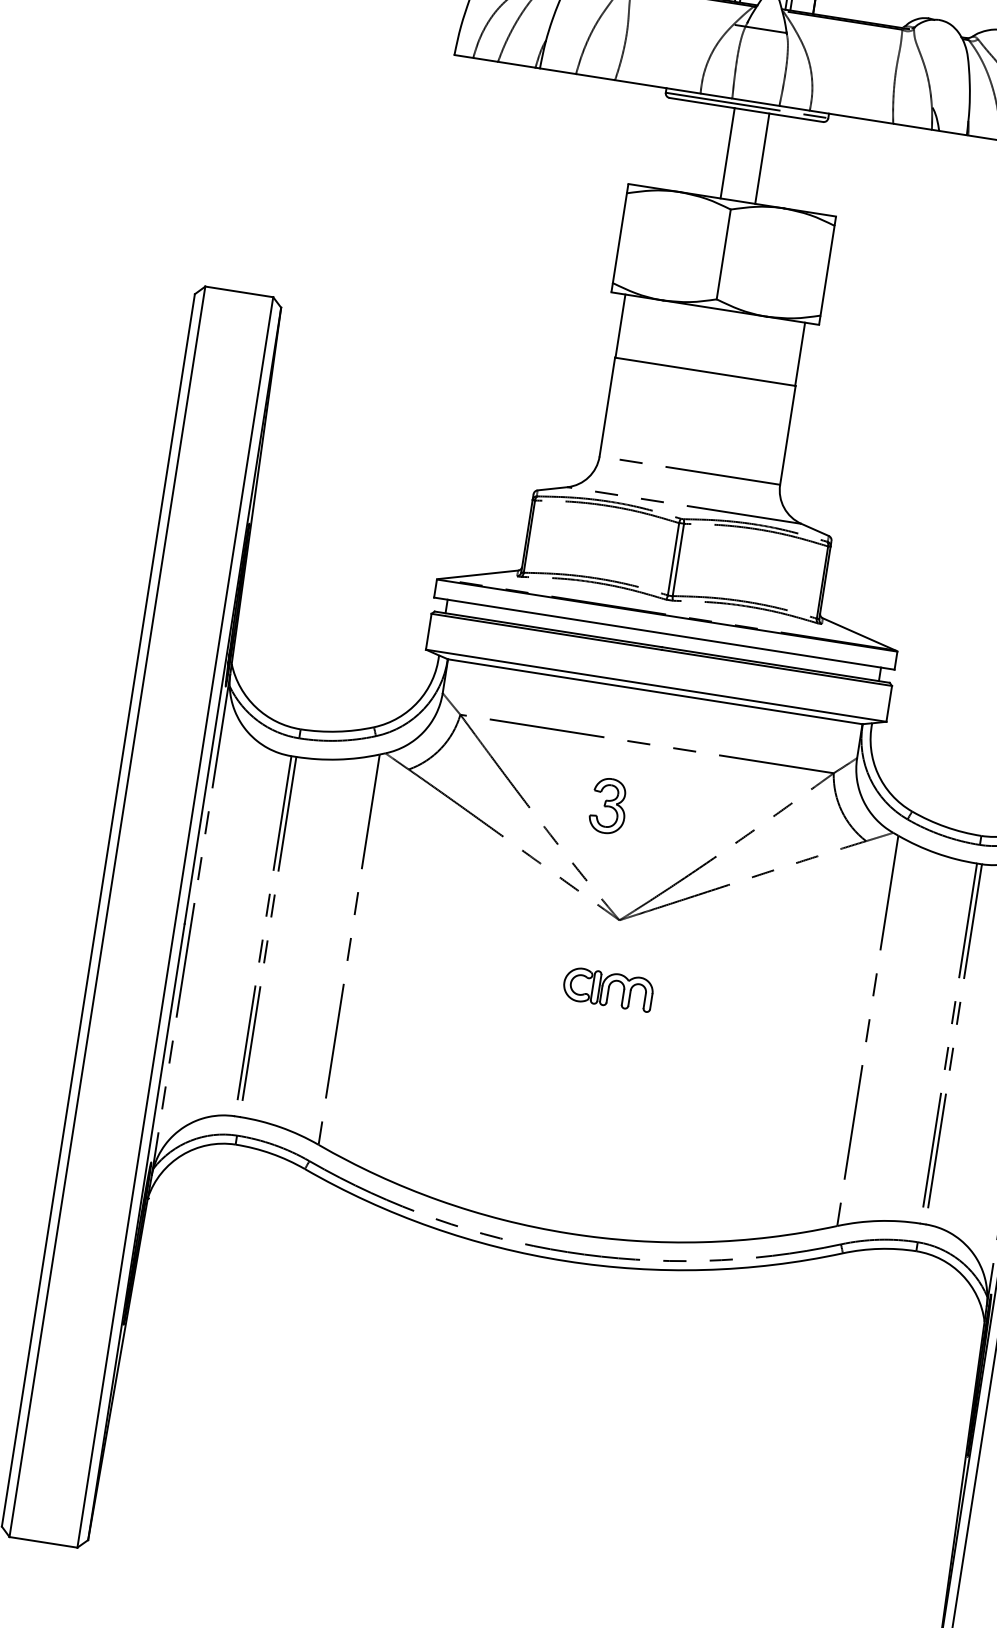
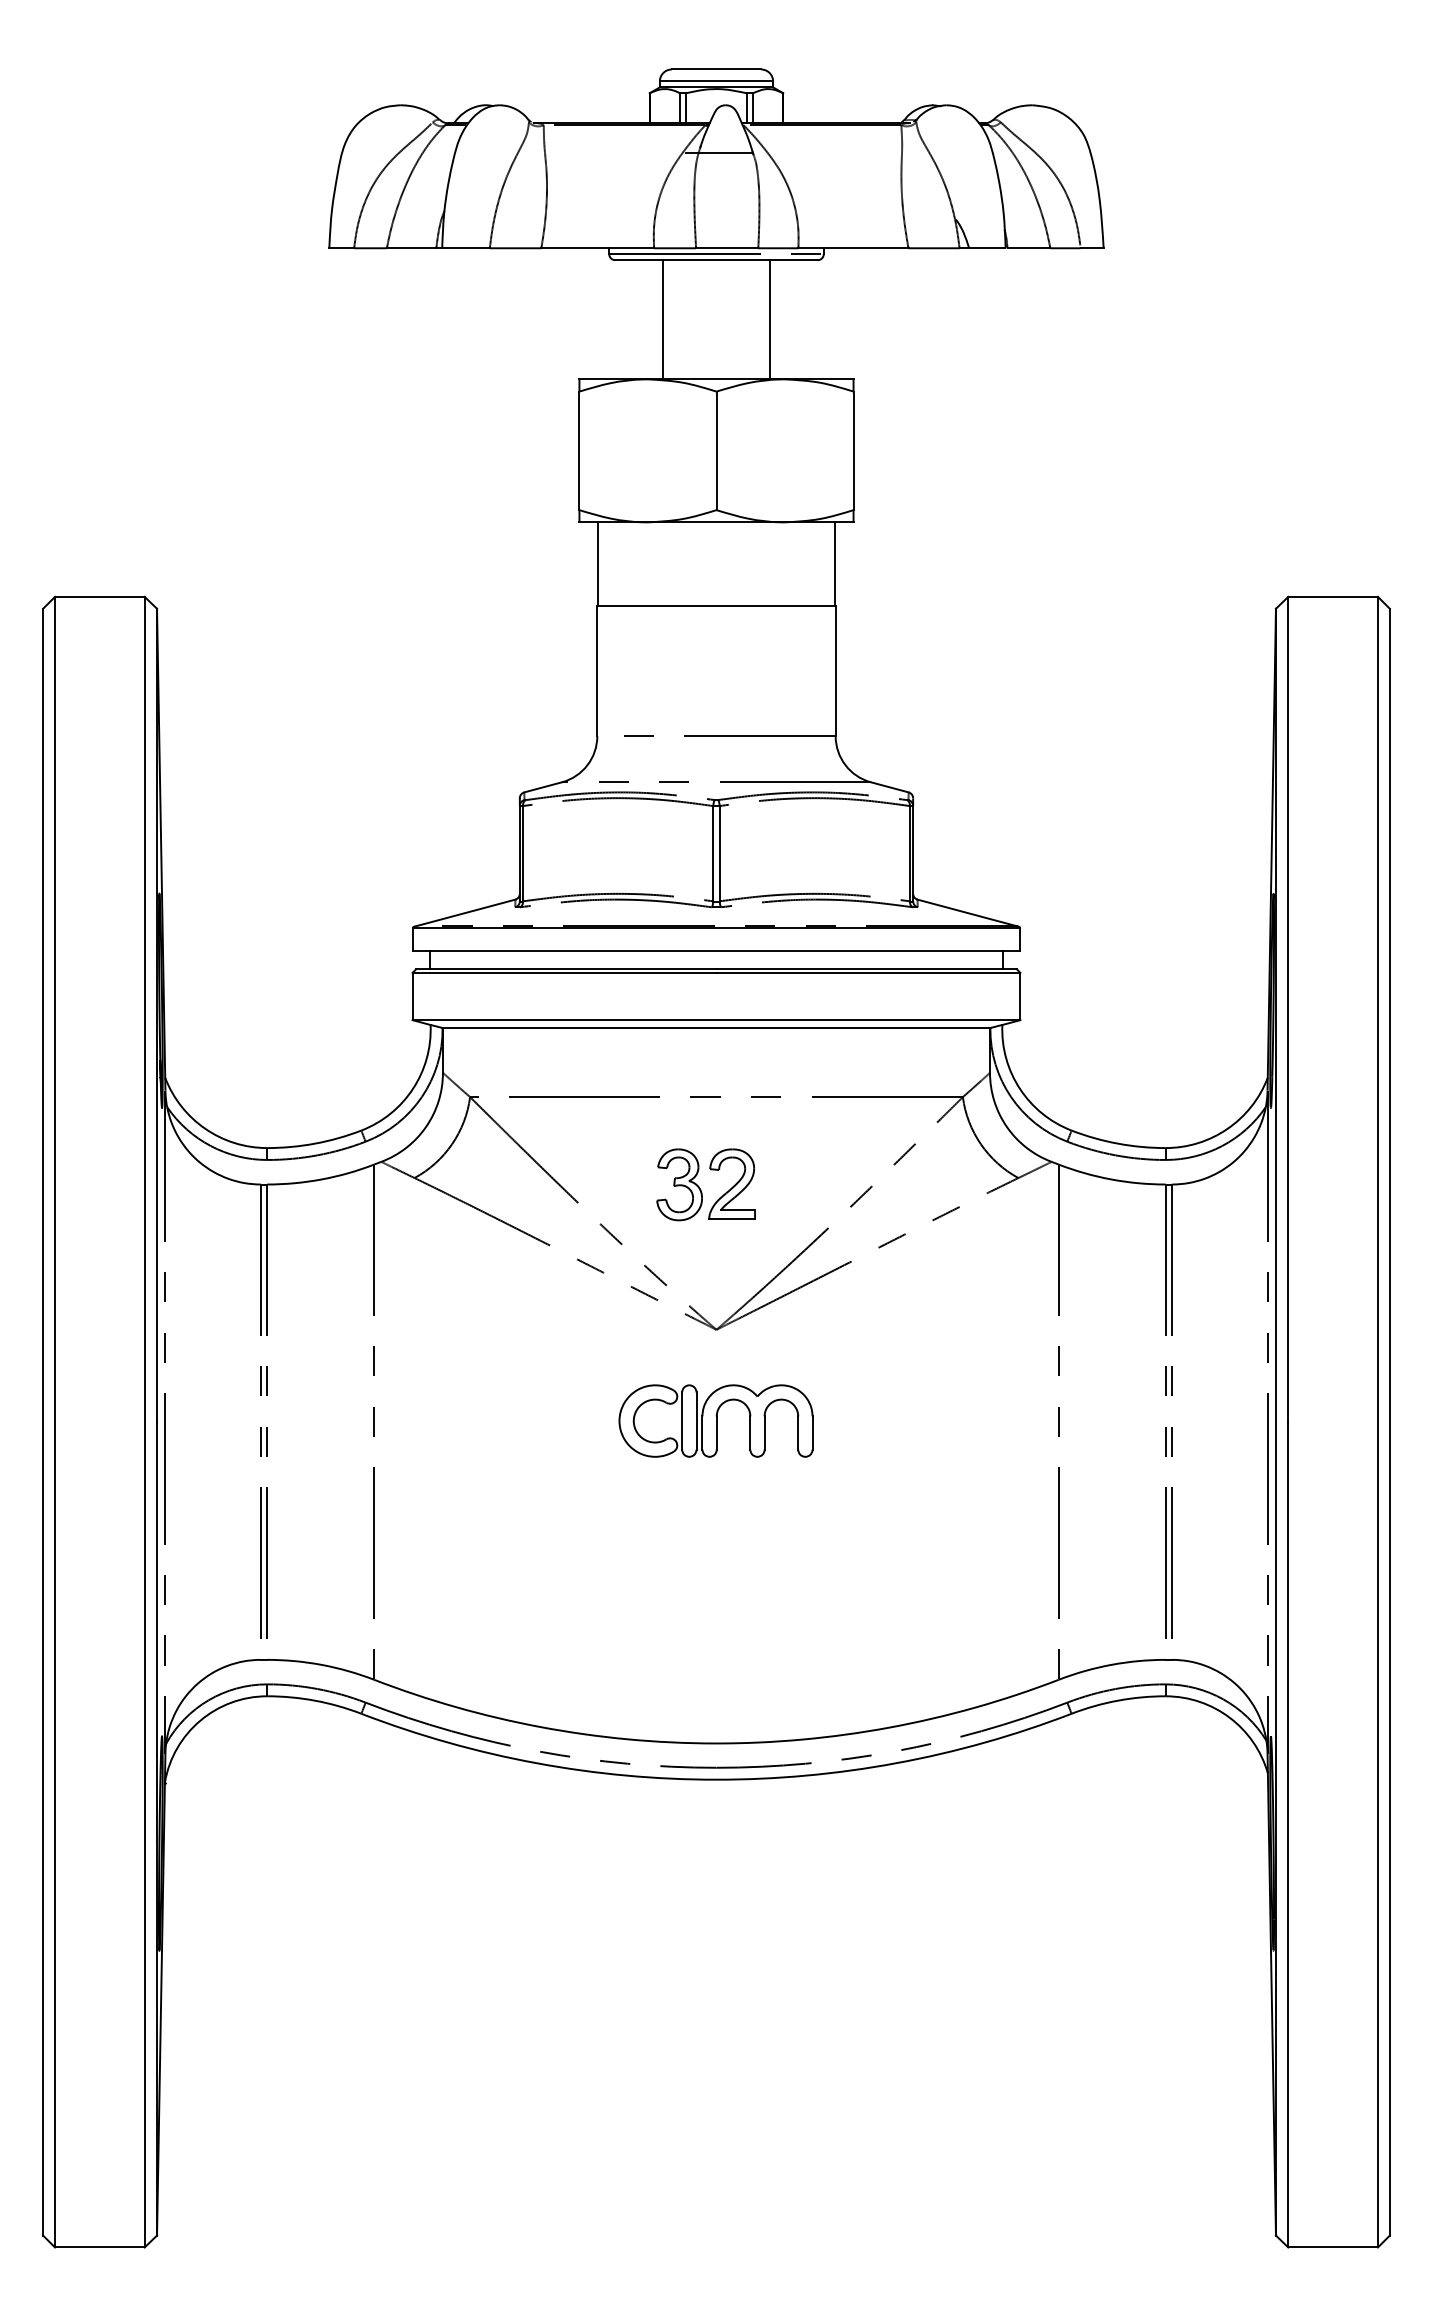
line: (727, 153) -> (770, 319), moved
line: (762, 158) -> (662, 319), moved
part: (648, 811) -> (731, 1183), added
part: (607, 988) -> (715, 1420), size x1.67

